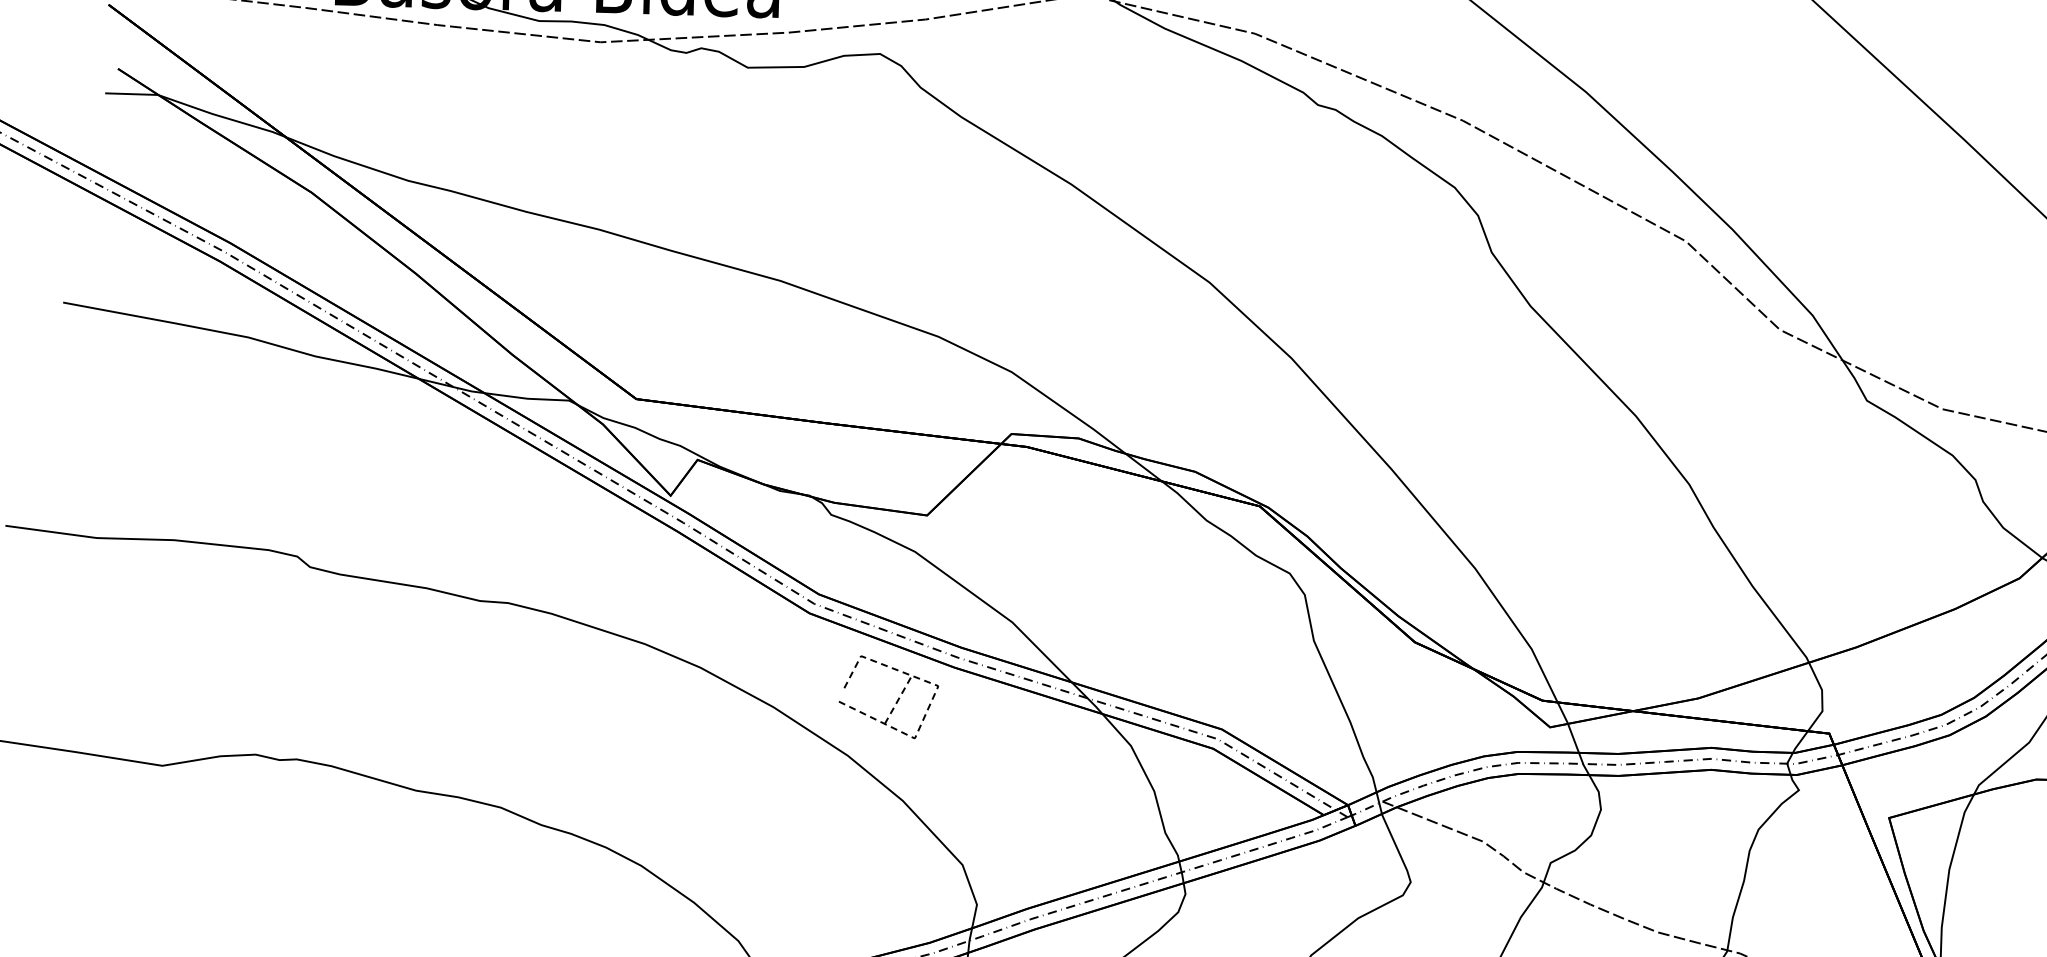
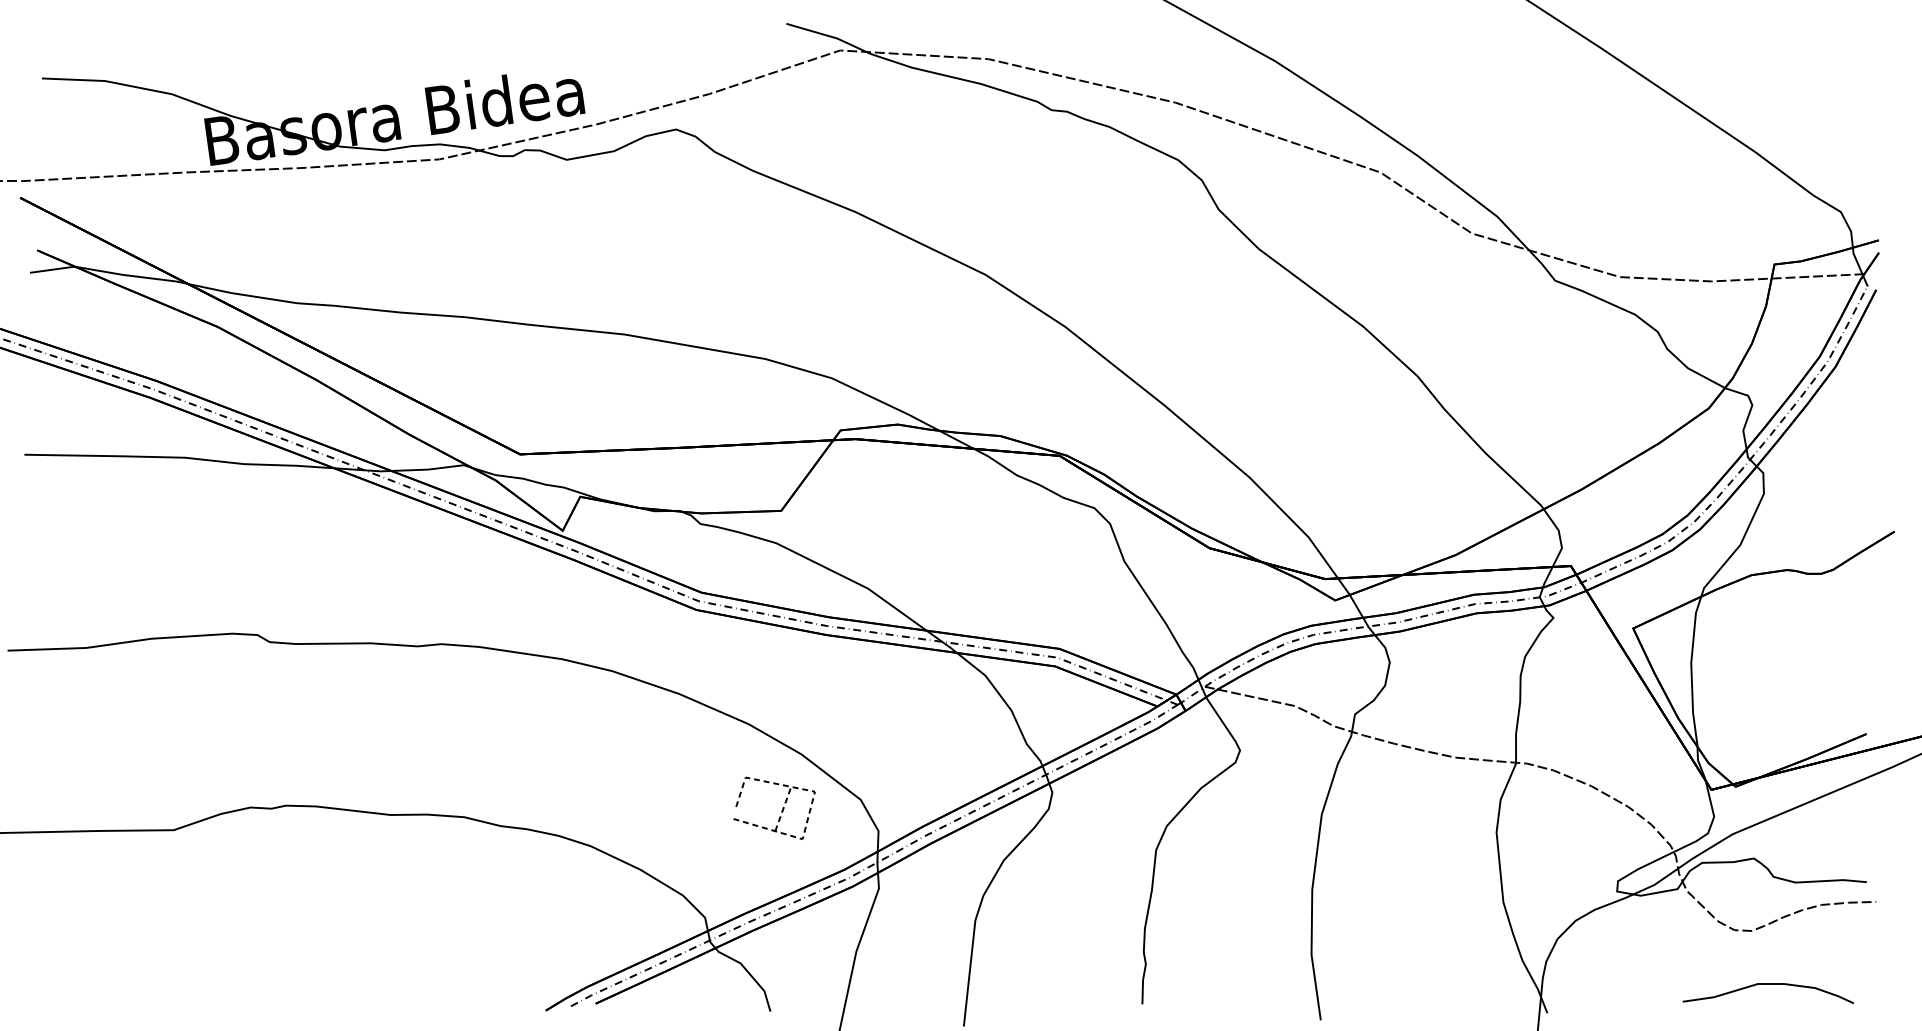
part: (896, 701) -> (781, 810), moved

